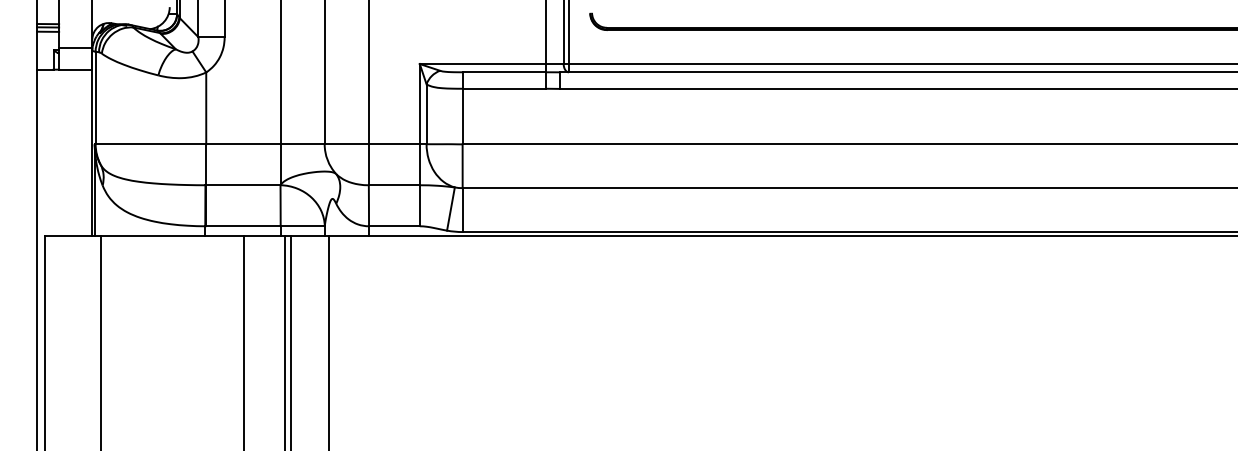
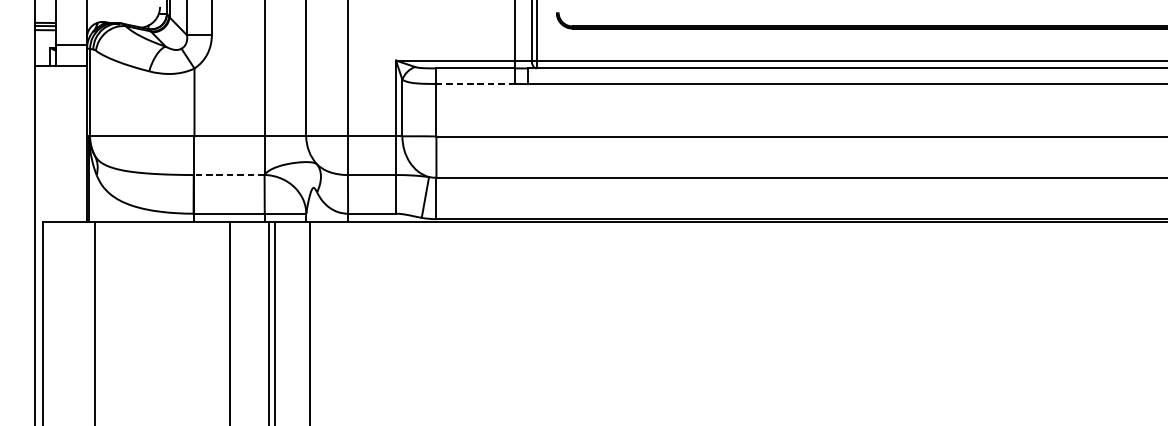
line: (504, 88) -> (475, 83), solid -> dashed
line: (242, 185) -> (228, 175), solid -> dashed

